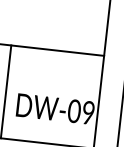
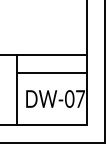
line: (54, 73) -> (51, 72), added
text: (88, 112) -> (80, 98), DW-09 -> DW-07

